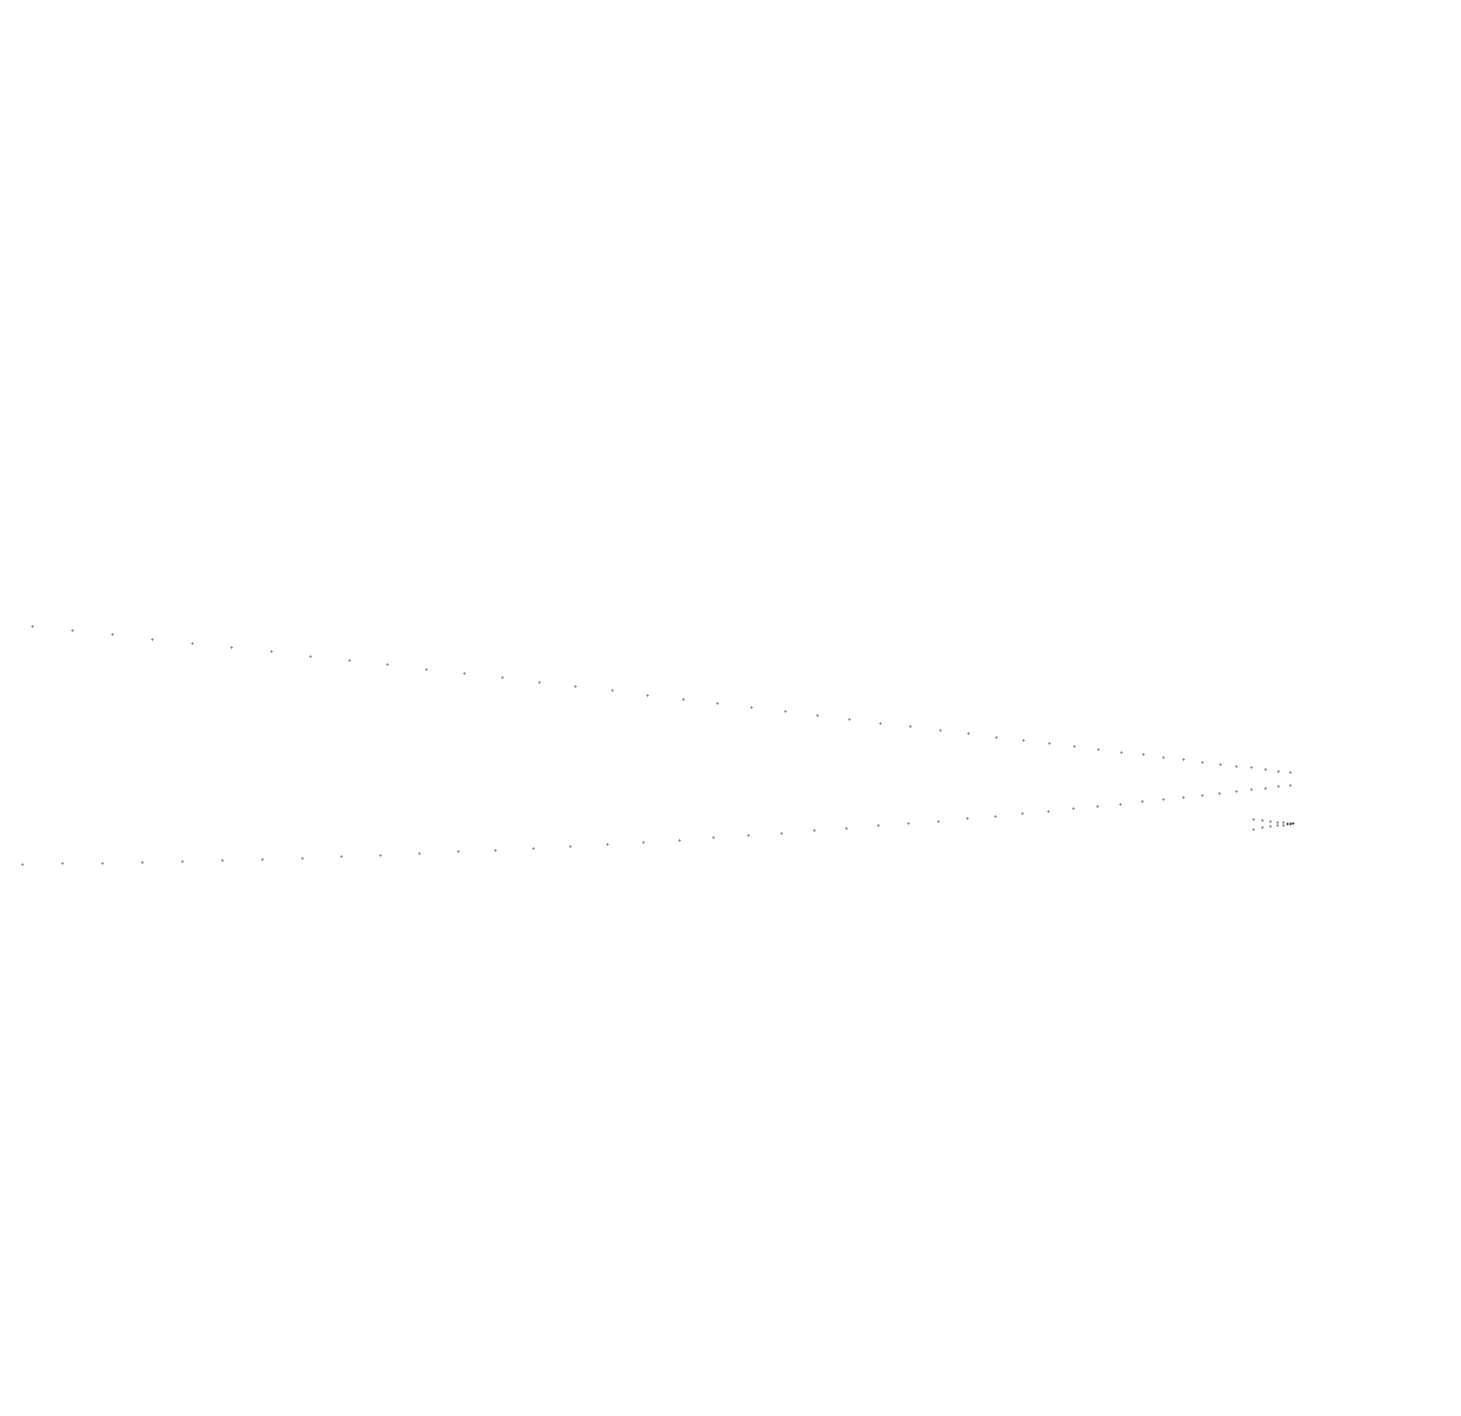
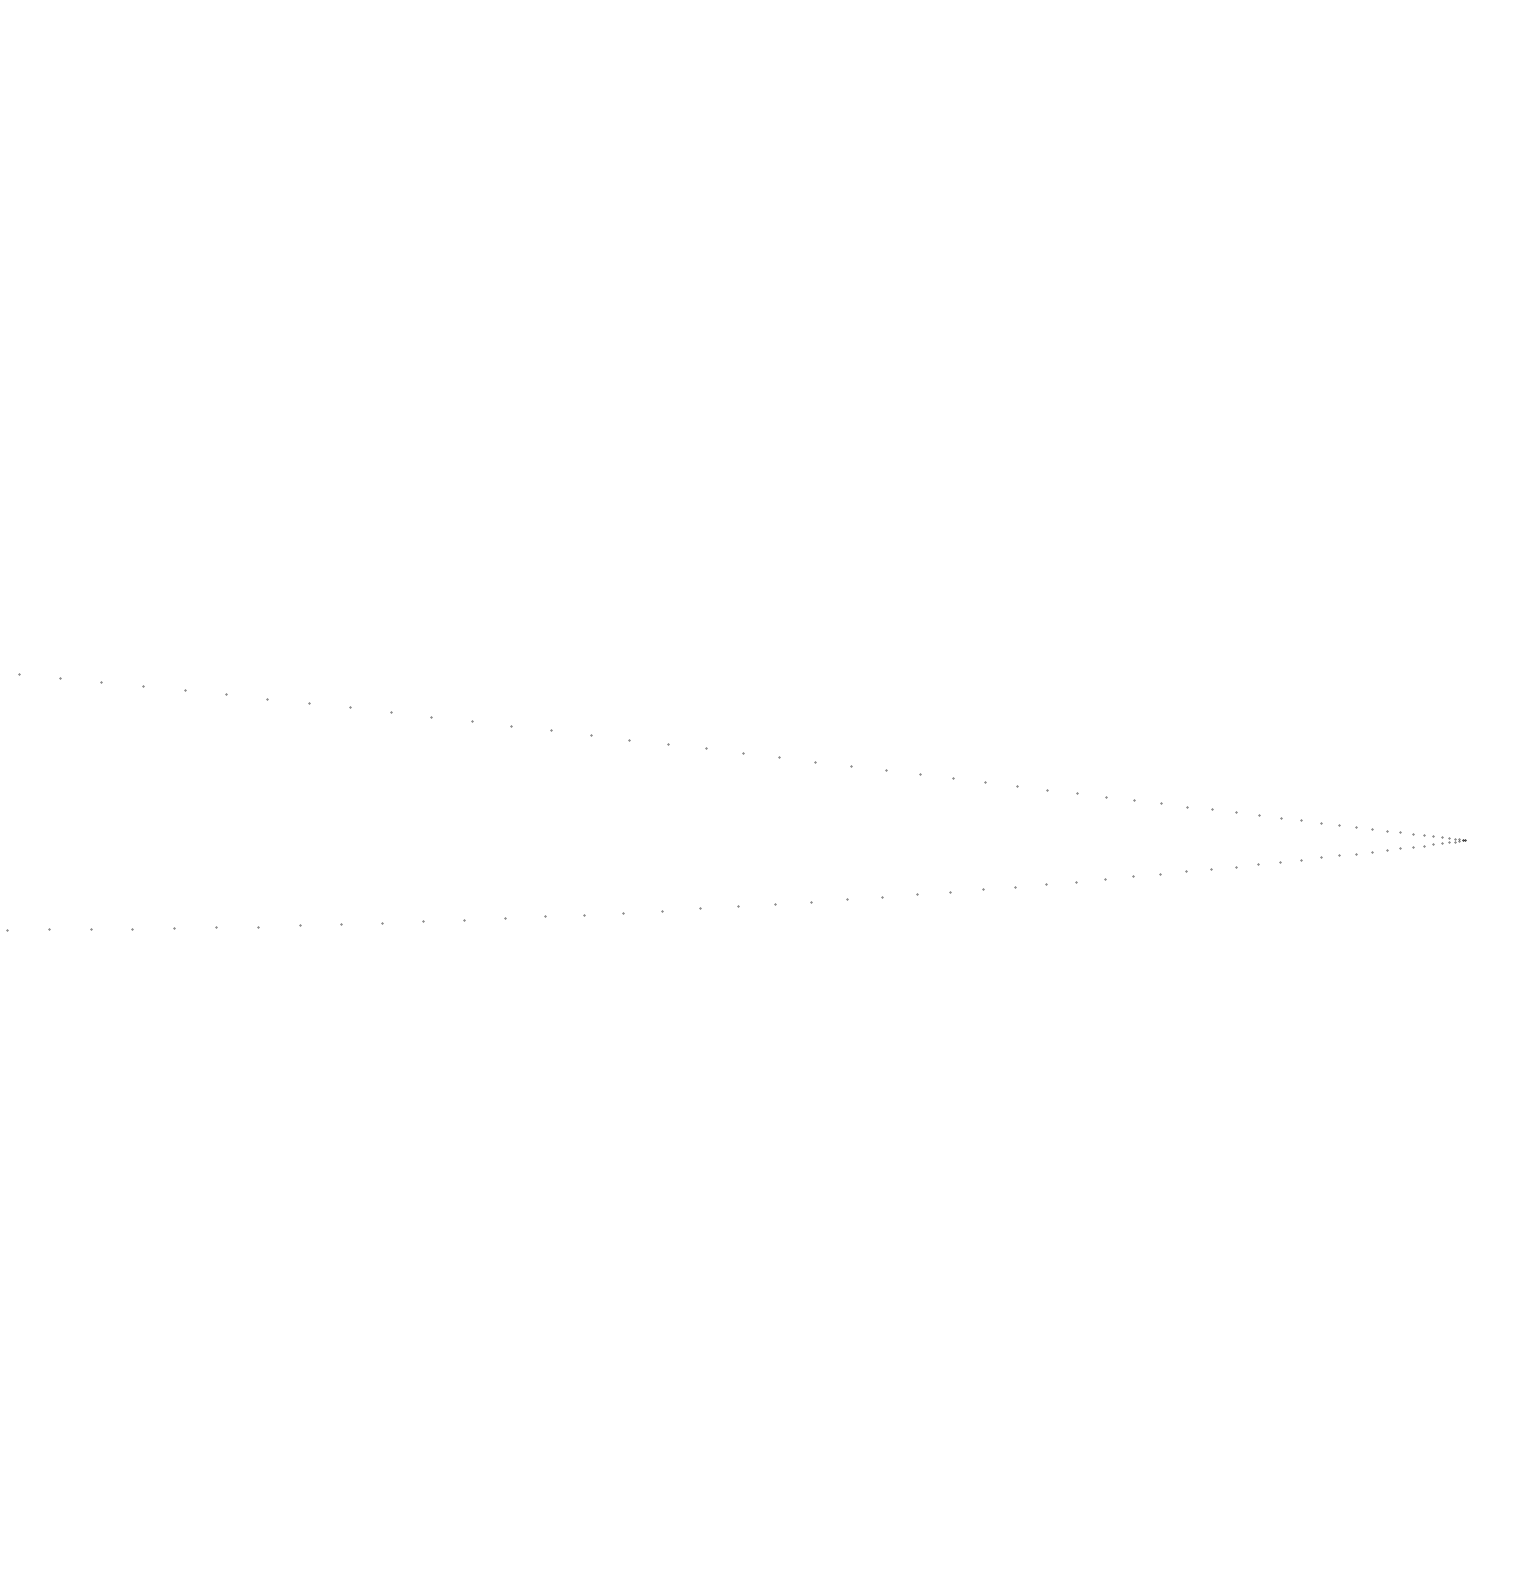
part: (1272, 823) -> (1444, 840), moved

